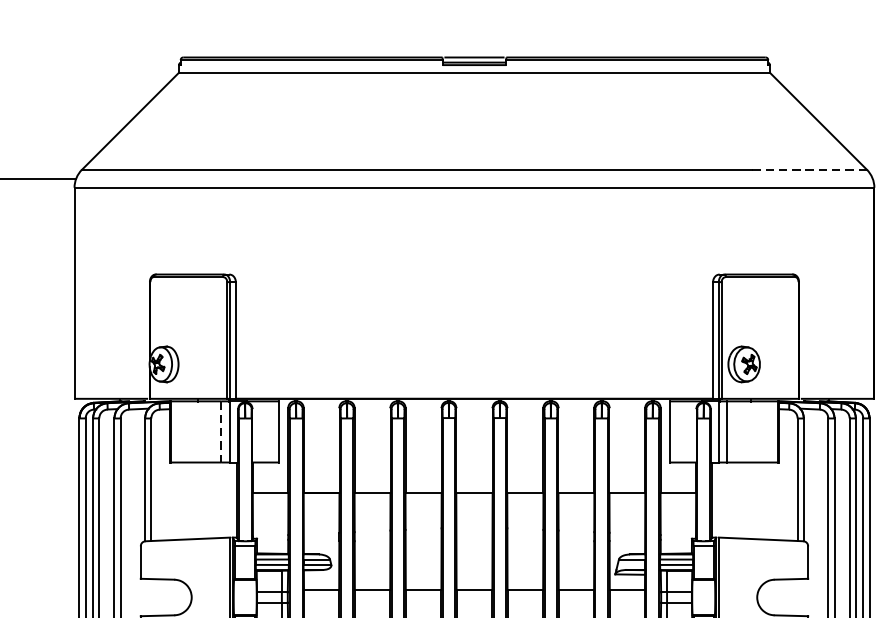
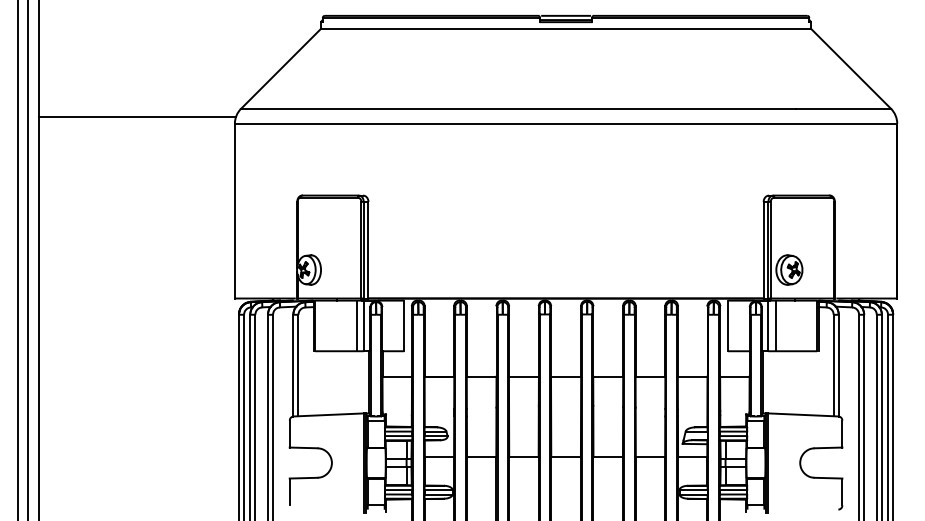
line: (809, 169) -> (843, 108), dashed -> solid
line: (221, 432) -> (356, 326), dashed -> solid

